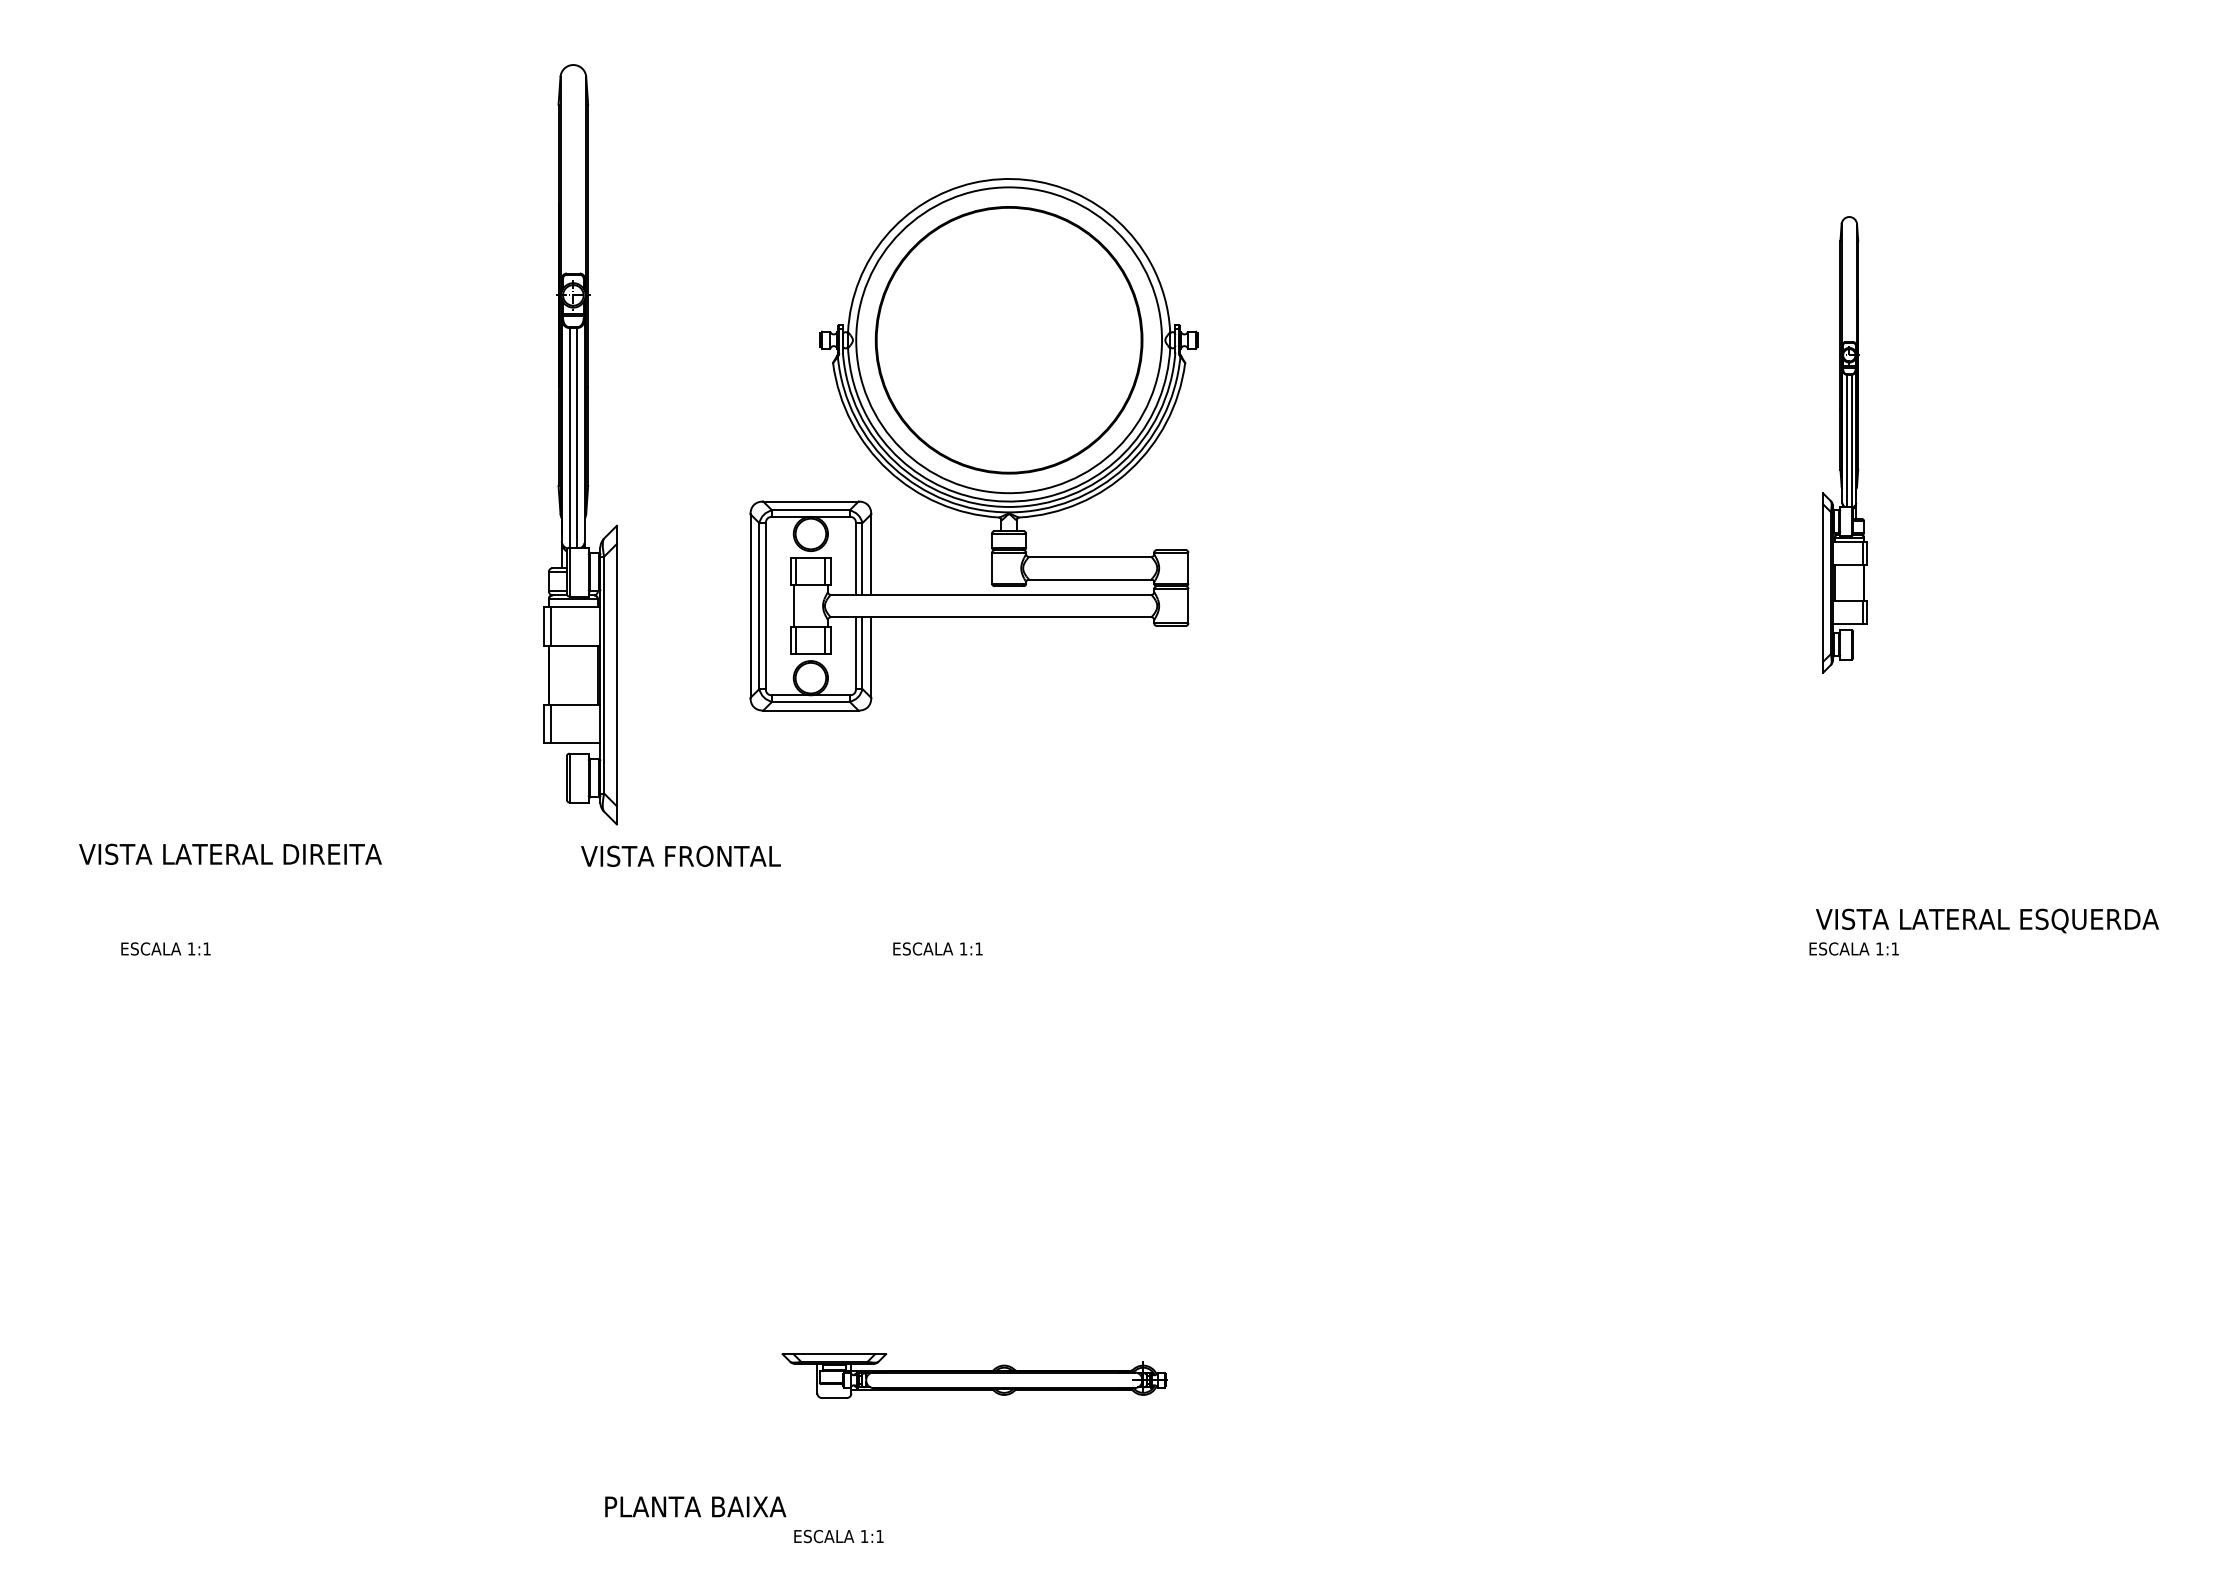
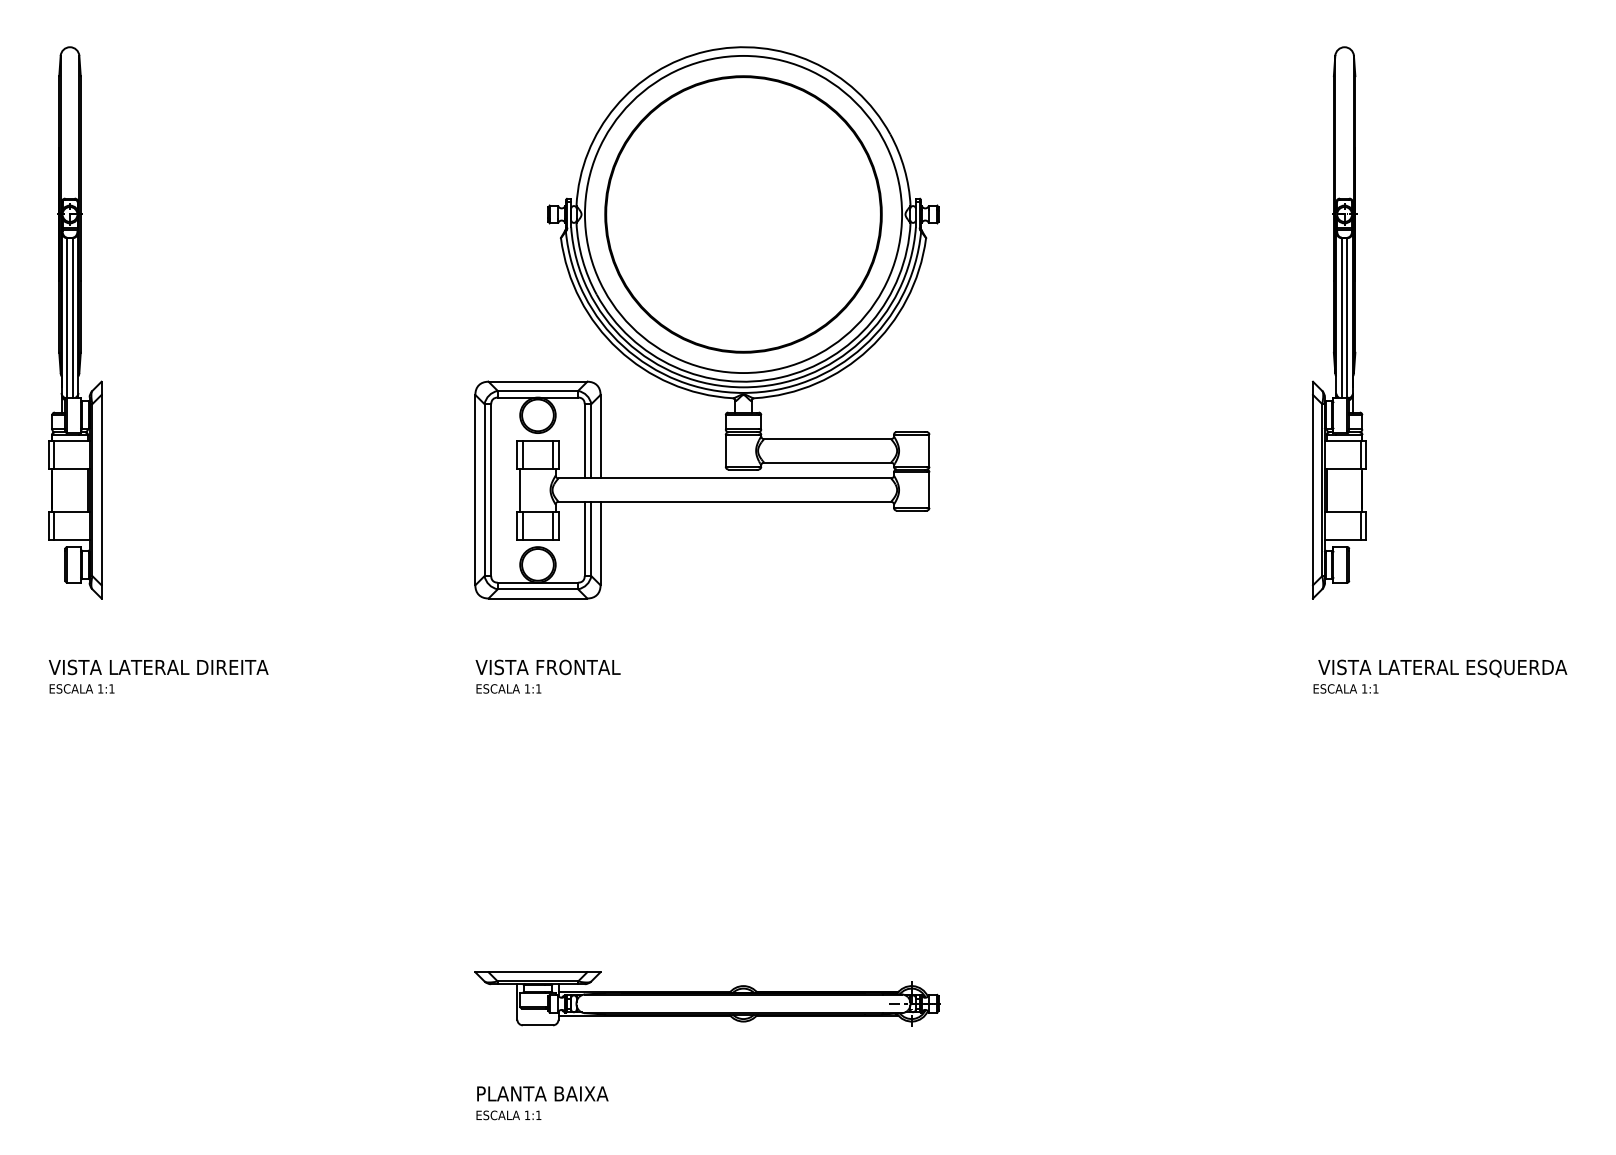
part: (580, 444) -> (75, 322), moved
part: (973, 444) -> (706, 322), size x1.43
part: (1844, 444) -> (1338, 322), size x1.67
text: (230, 853) -> (158, 666), moved
text: (680, 855) -> (547, 666), moved
text: (165, 948) -> (81, 688), moved
text: (937, 948) -> (508, 688), moved
part: (974, 1376) -> (707, 999), size x1.67
text: (695, 1506) -> (542, 1093), moved
text: (838, 1536) -> (508, 1115), moved

